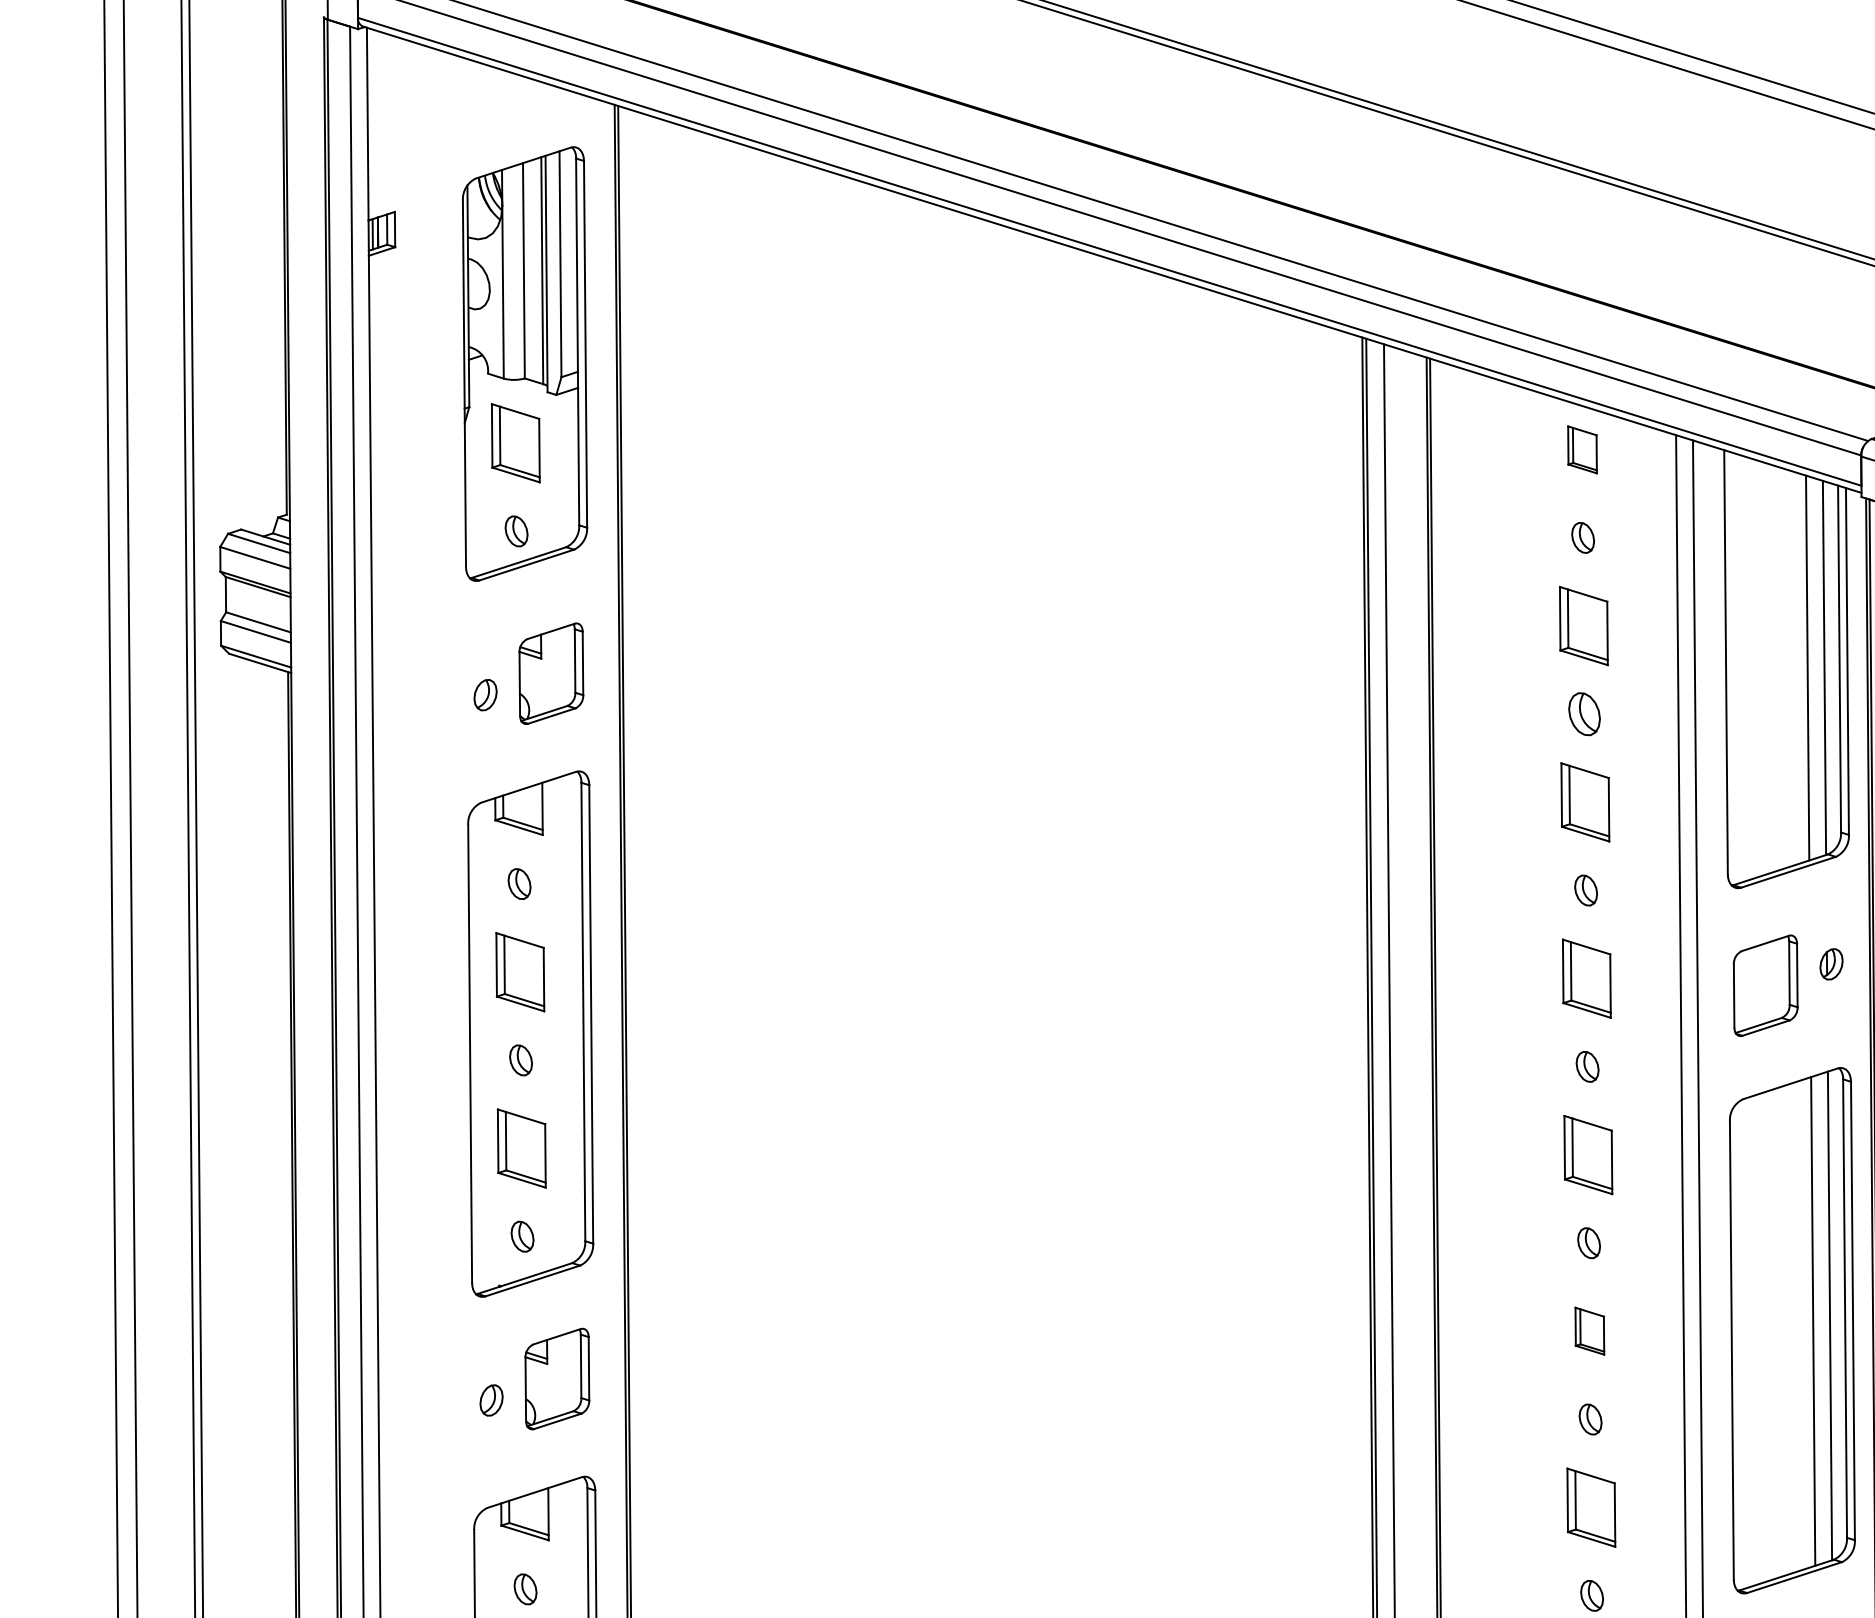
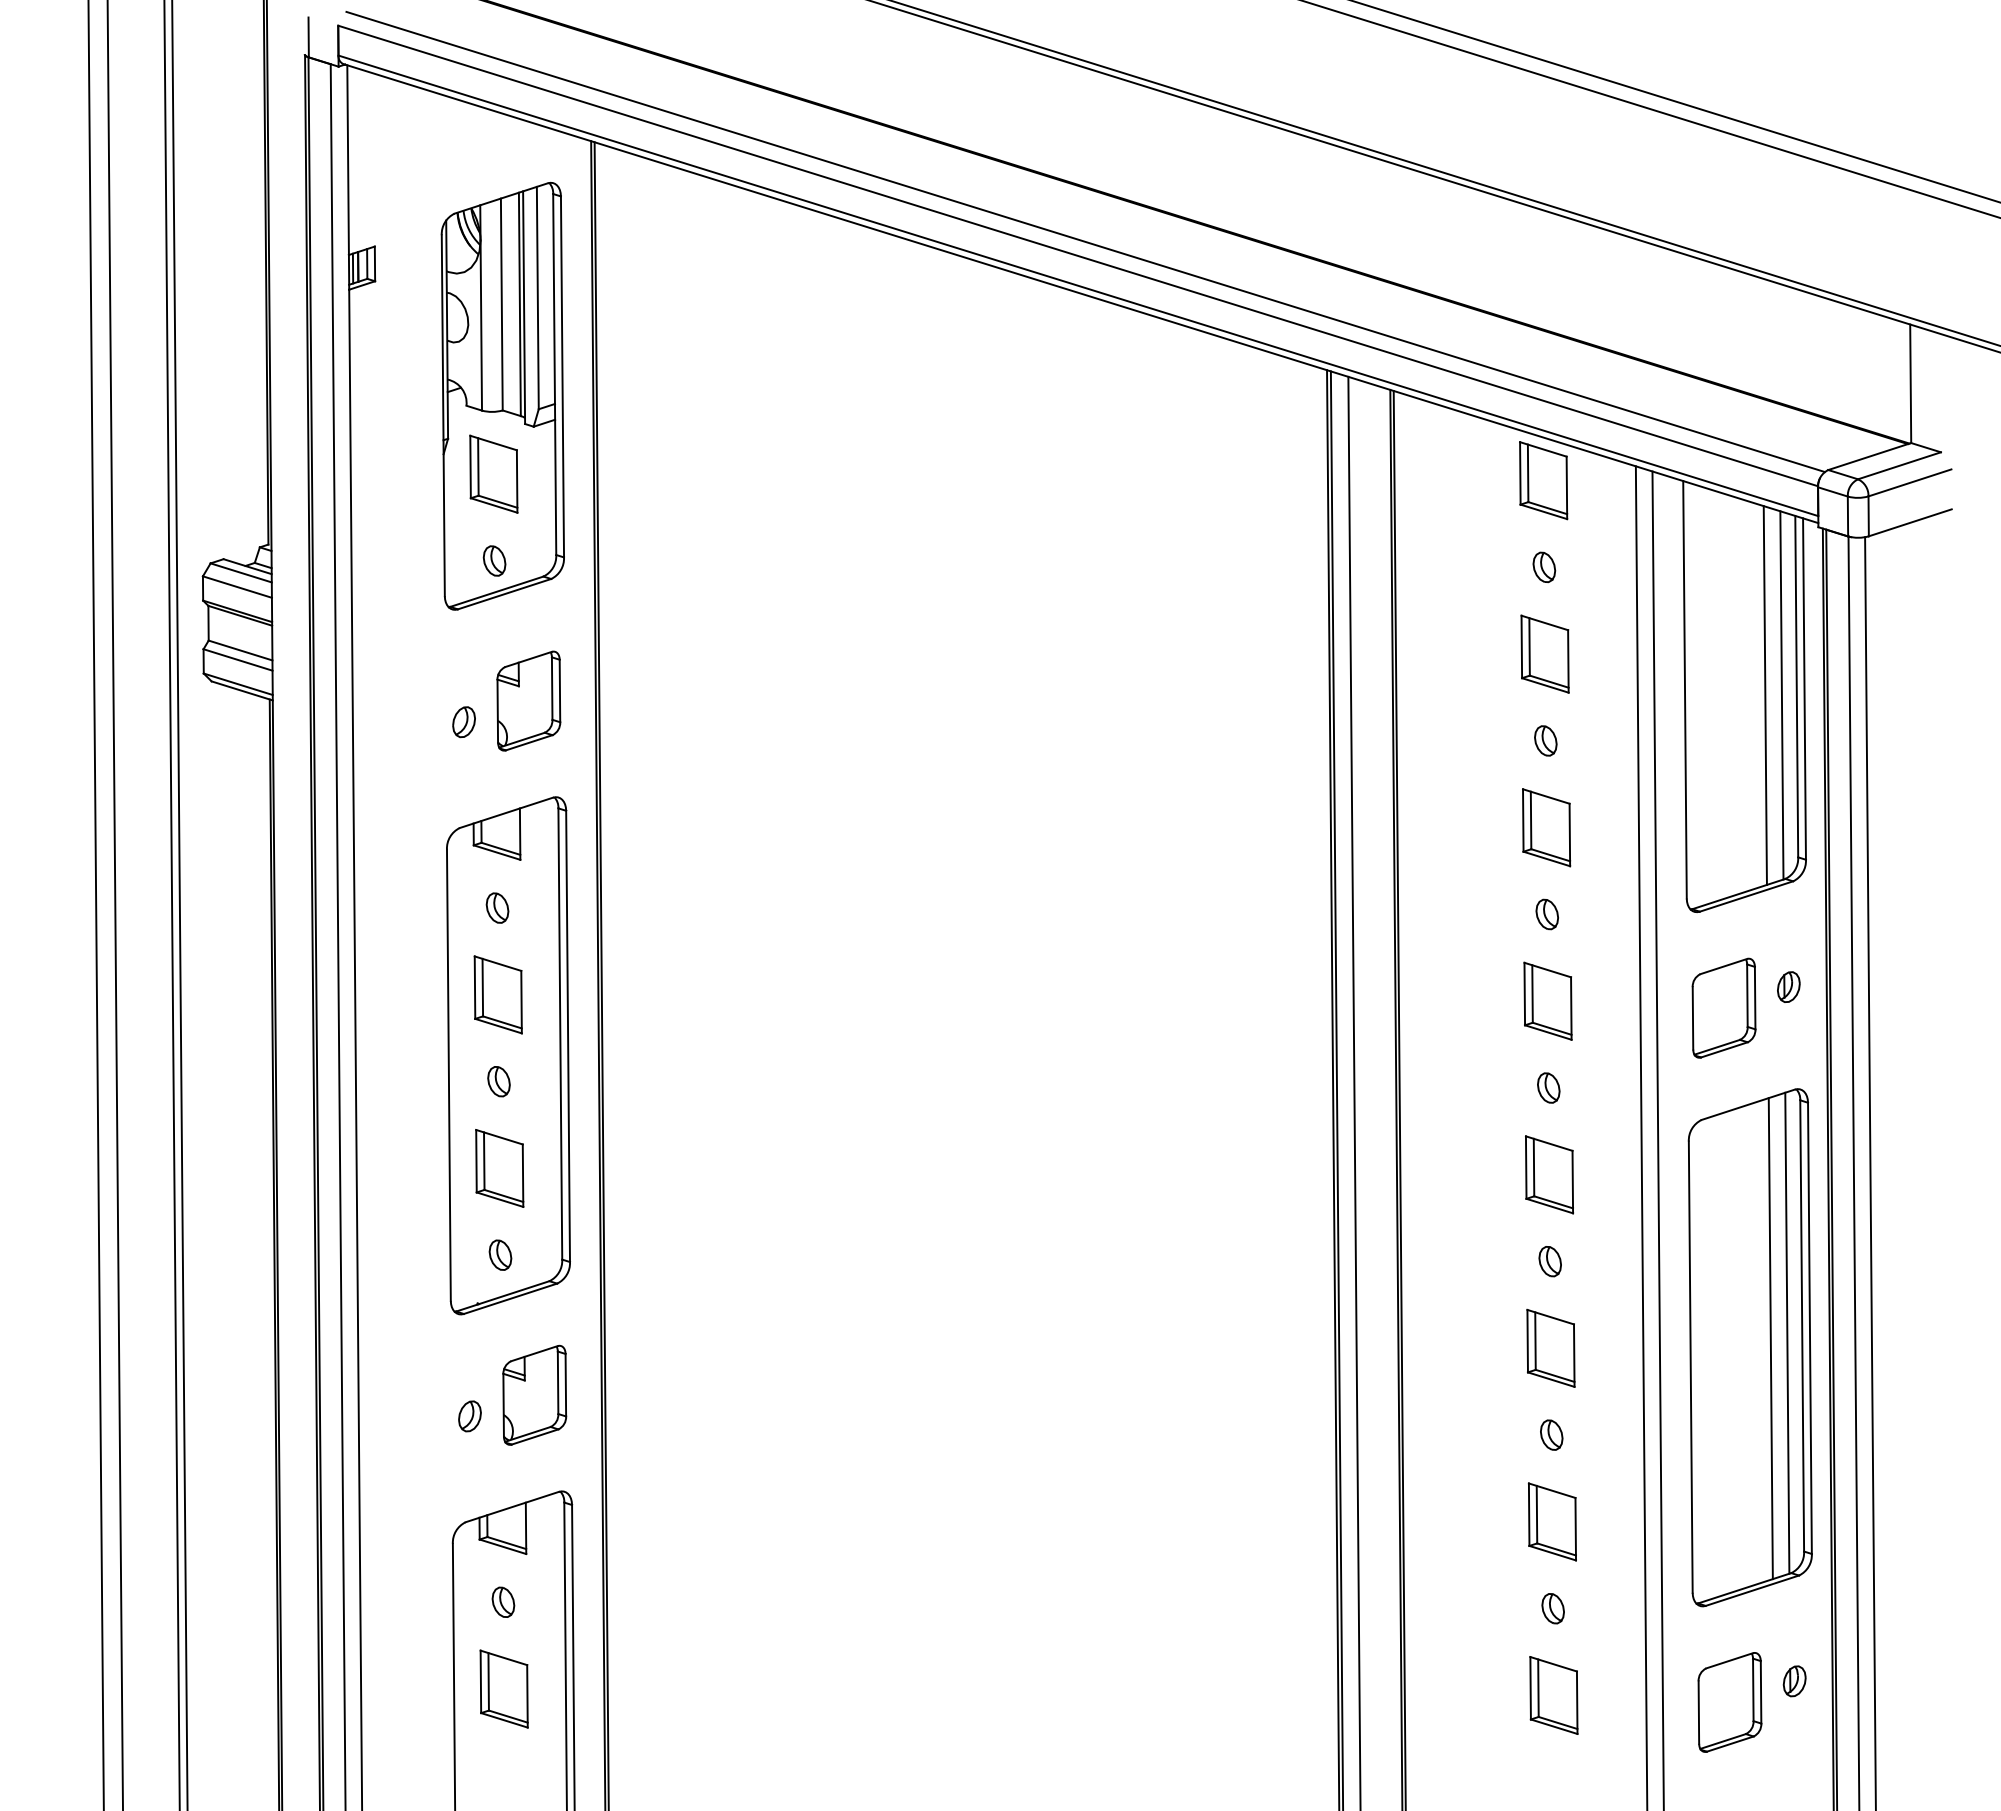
part: (1582, 449) -> (1543, 480), size x1.67
part: (1584, 713) -> (1545, 740), size x0.71
part: (1589, 1330) -> (1550, 1347), size x1.67

